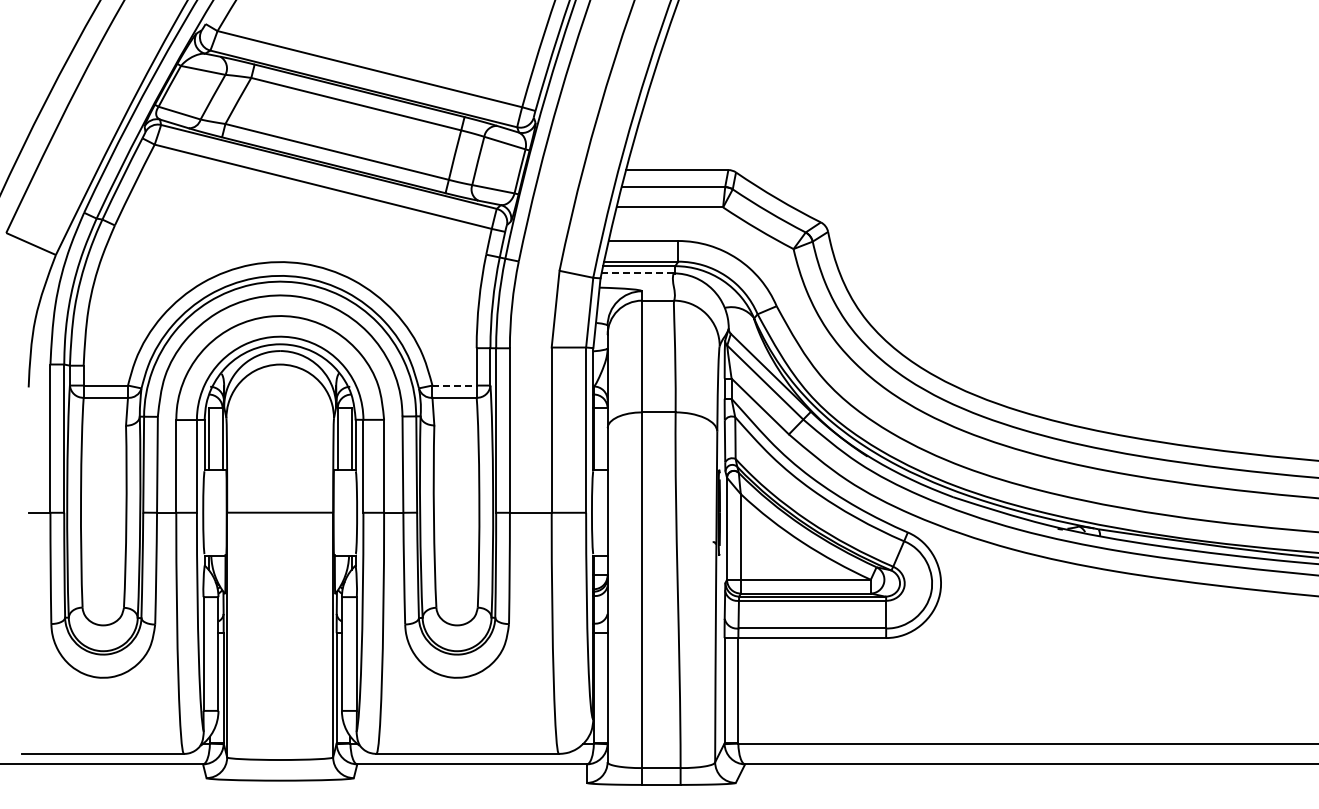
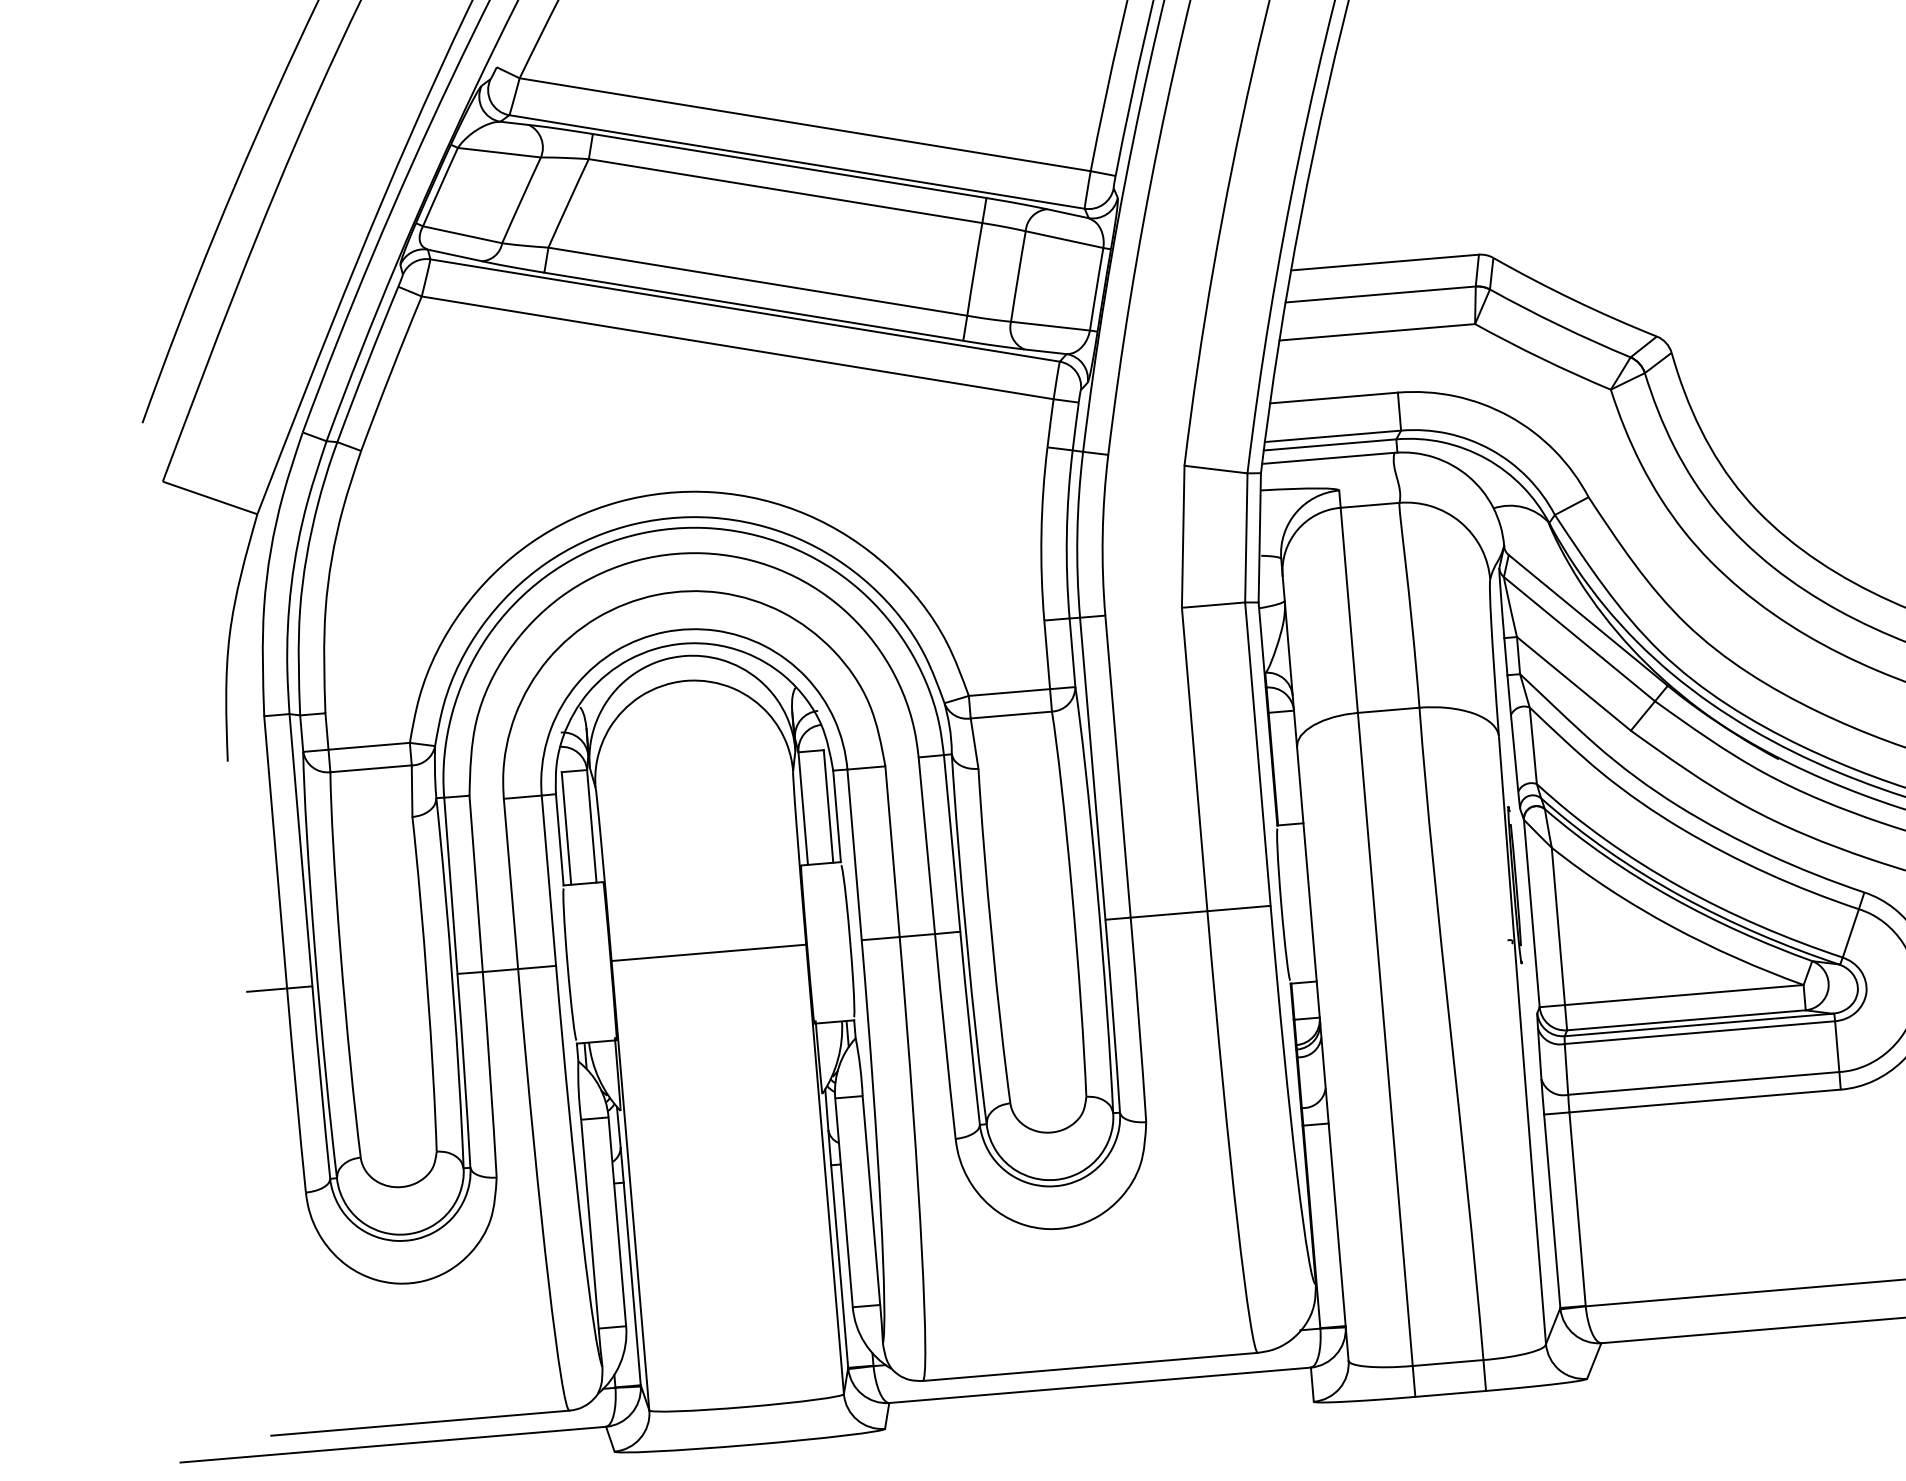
line: (637, 273) -> (1328, 458), dashed -> solid
line: (455, 385) -> (1011, 692), dashed -> solid

